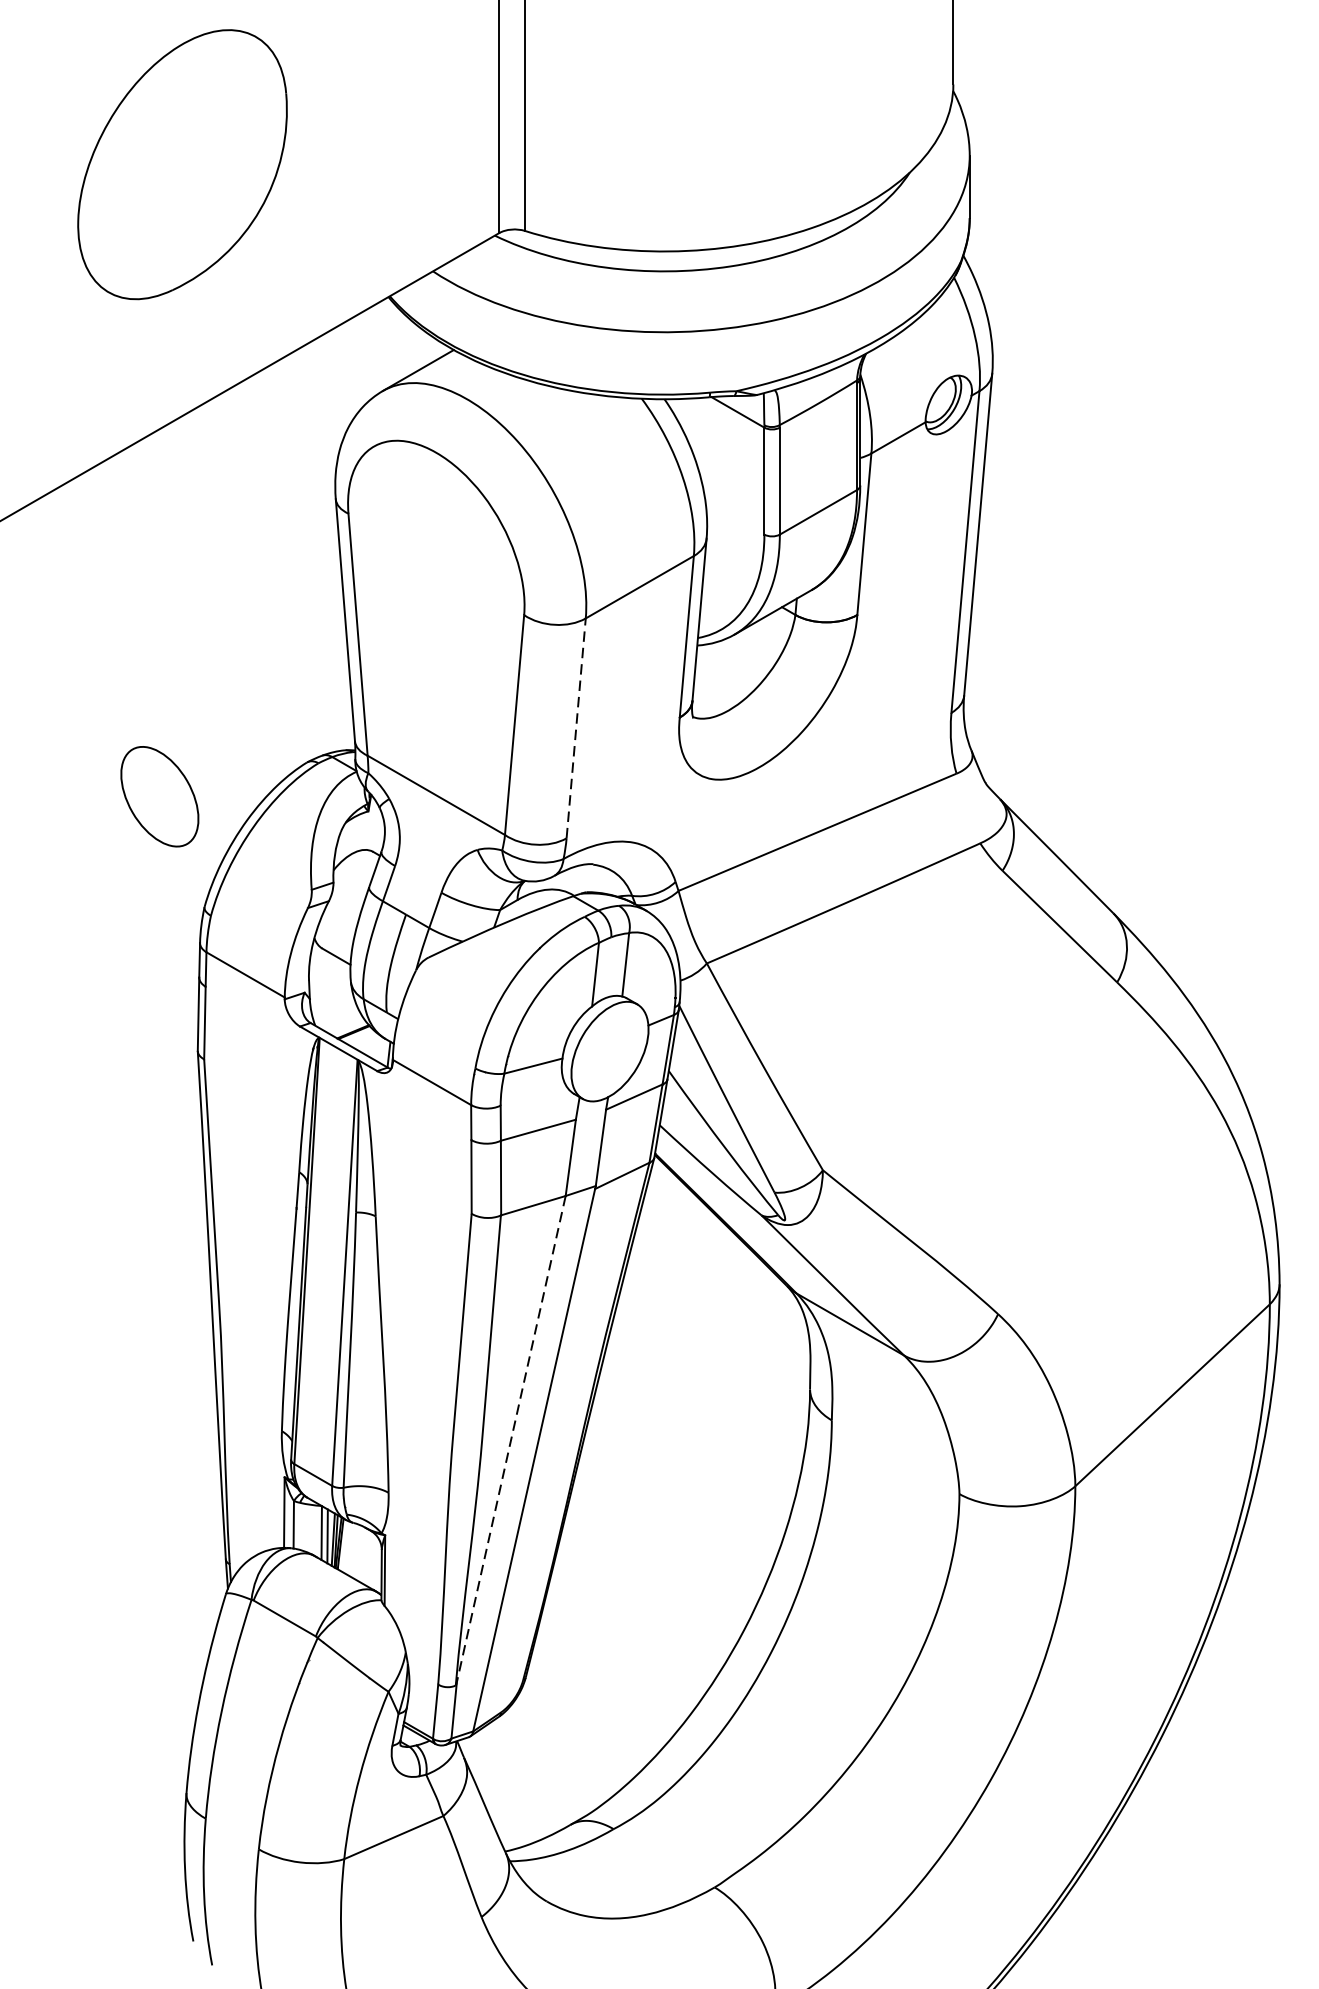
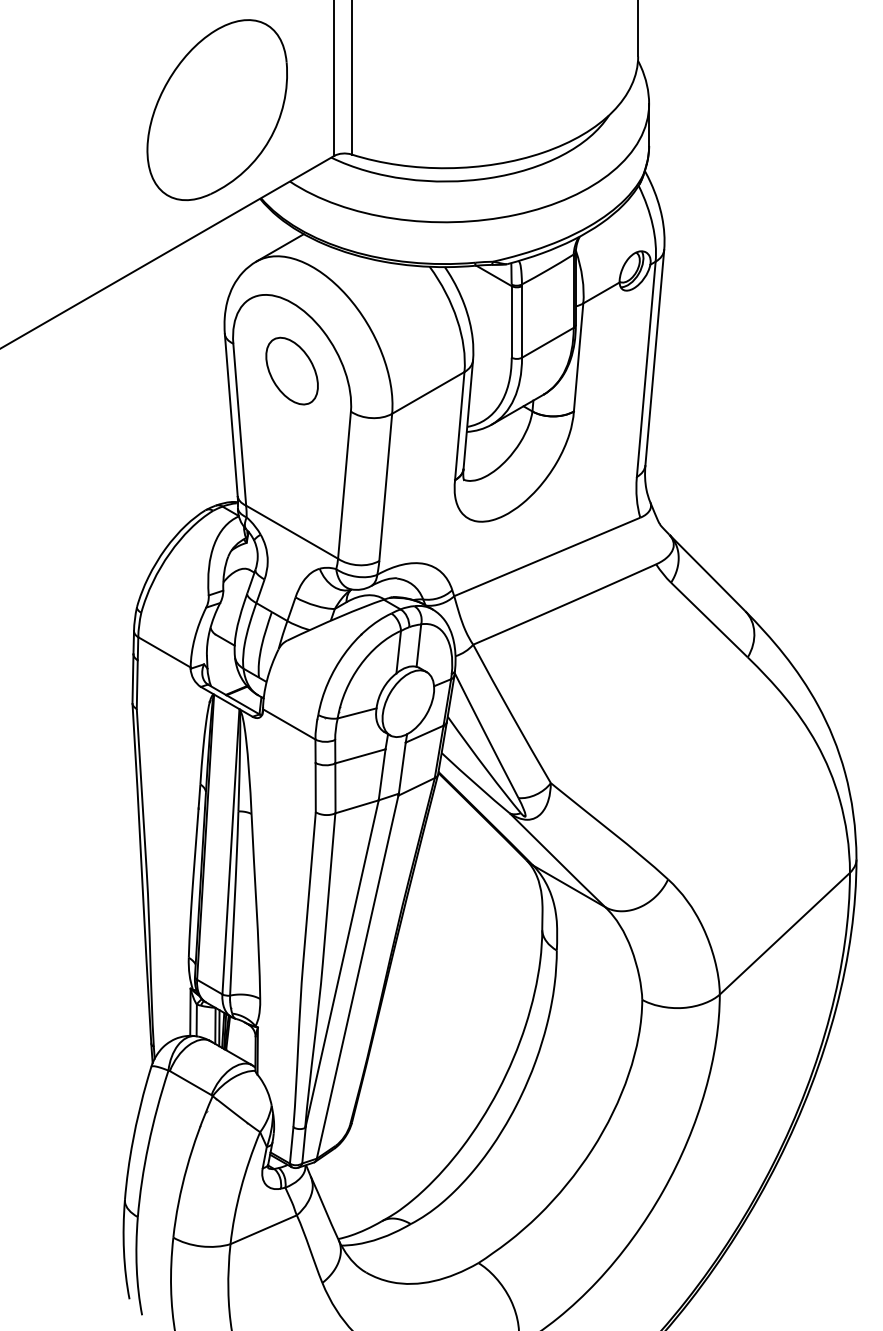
part: (181, 165) -> (216, 110), moved
line: (575, 728) -> (385, 487), dashed -> solid
part: (158, 795) -> (291, 370), moved
line: (511, 1439) -> (342, 963), dashed -> solid

